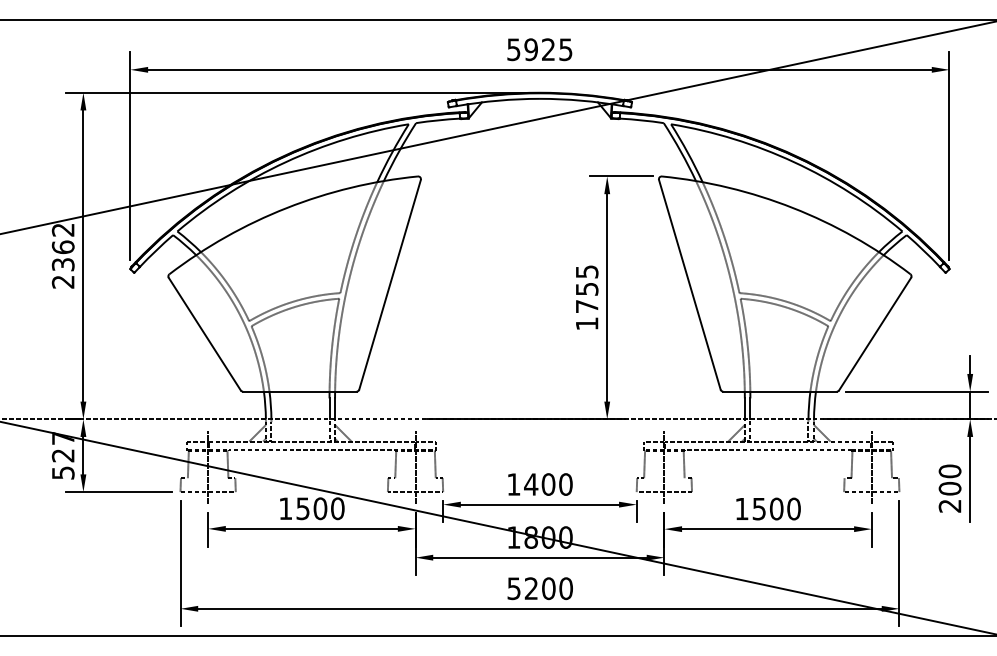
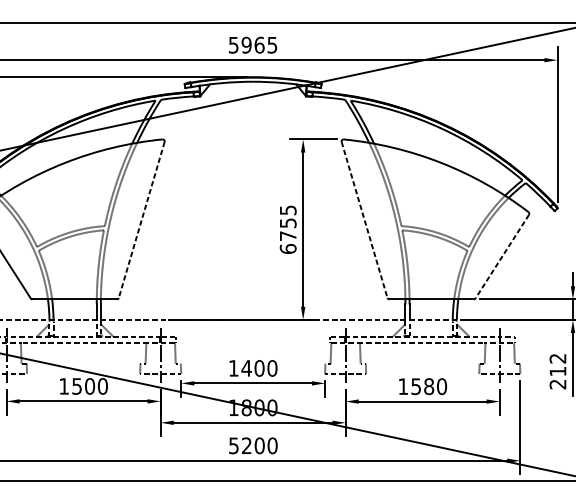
text: (548, 49) -> (259, 45), 5925 -> 5965
line: (389, 285) -> (141, 220), solid -> dashed
line: (689, 285) -> (364, 220), solid -> dashed
text: (586, 323) -> (287, 248), 1755 -> 6755
line: (875, 334) -> (502, 256), solid -> dashed
text: (949, 479) -> (557, 364), 200 -> 212
text: (776, 509) -> (428, 386), 1500 -> 1580

